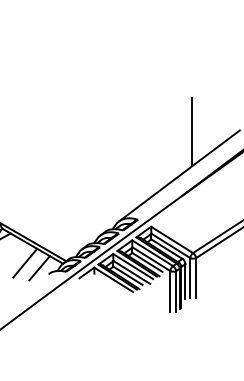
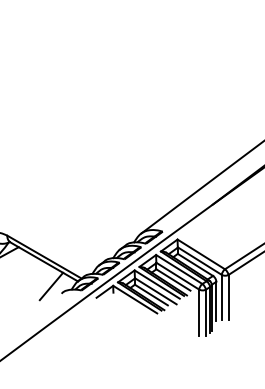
line: (192, 132) -> (224, 132), removed
line: (25, 262) -> (35, 279), removed

